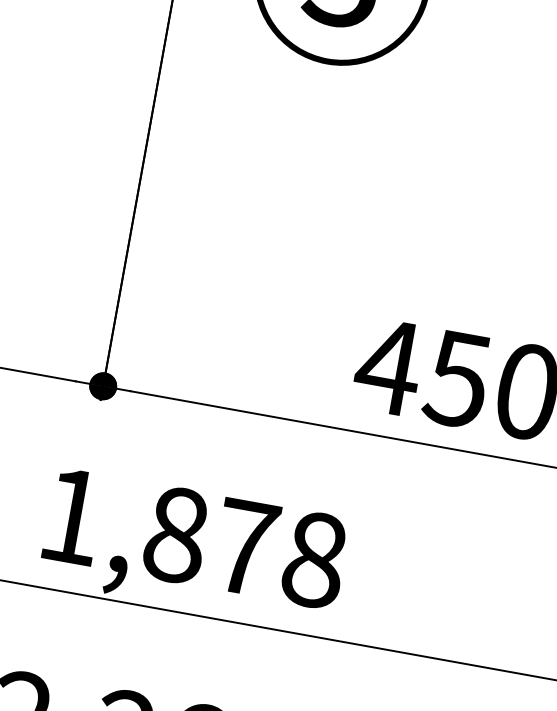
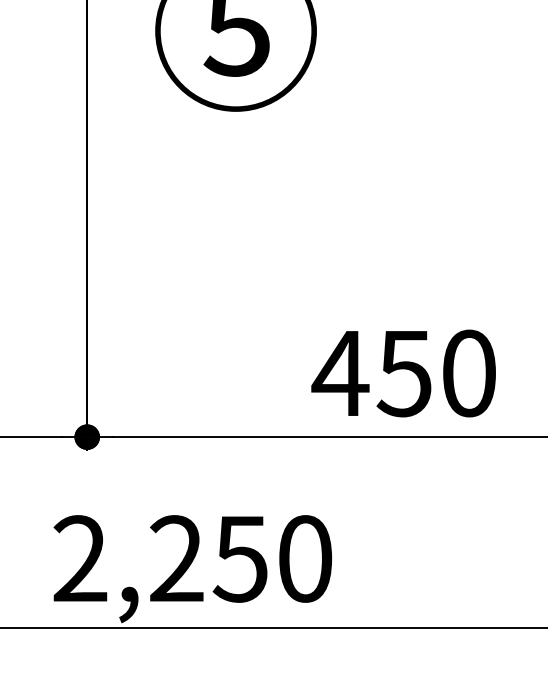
text: (193, 537) -> (192, 558), 1,878 -> 2,250

